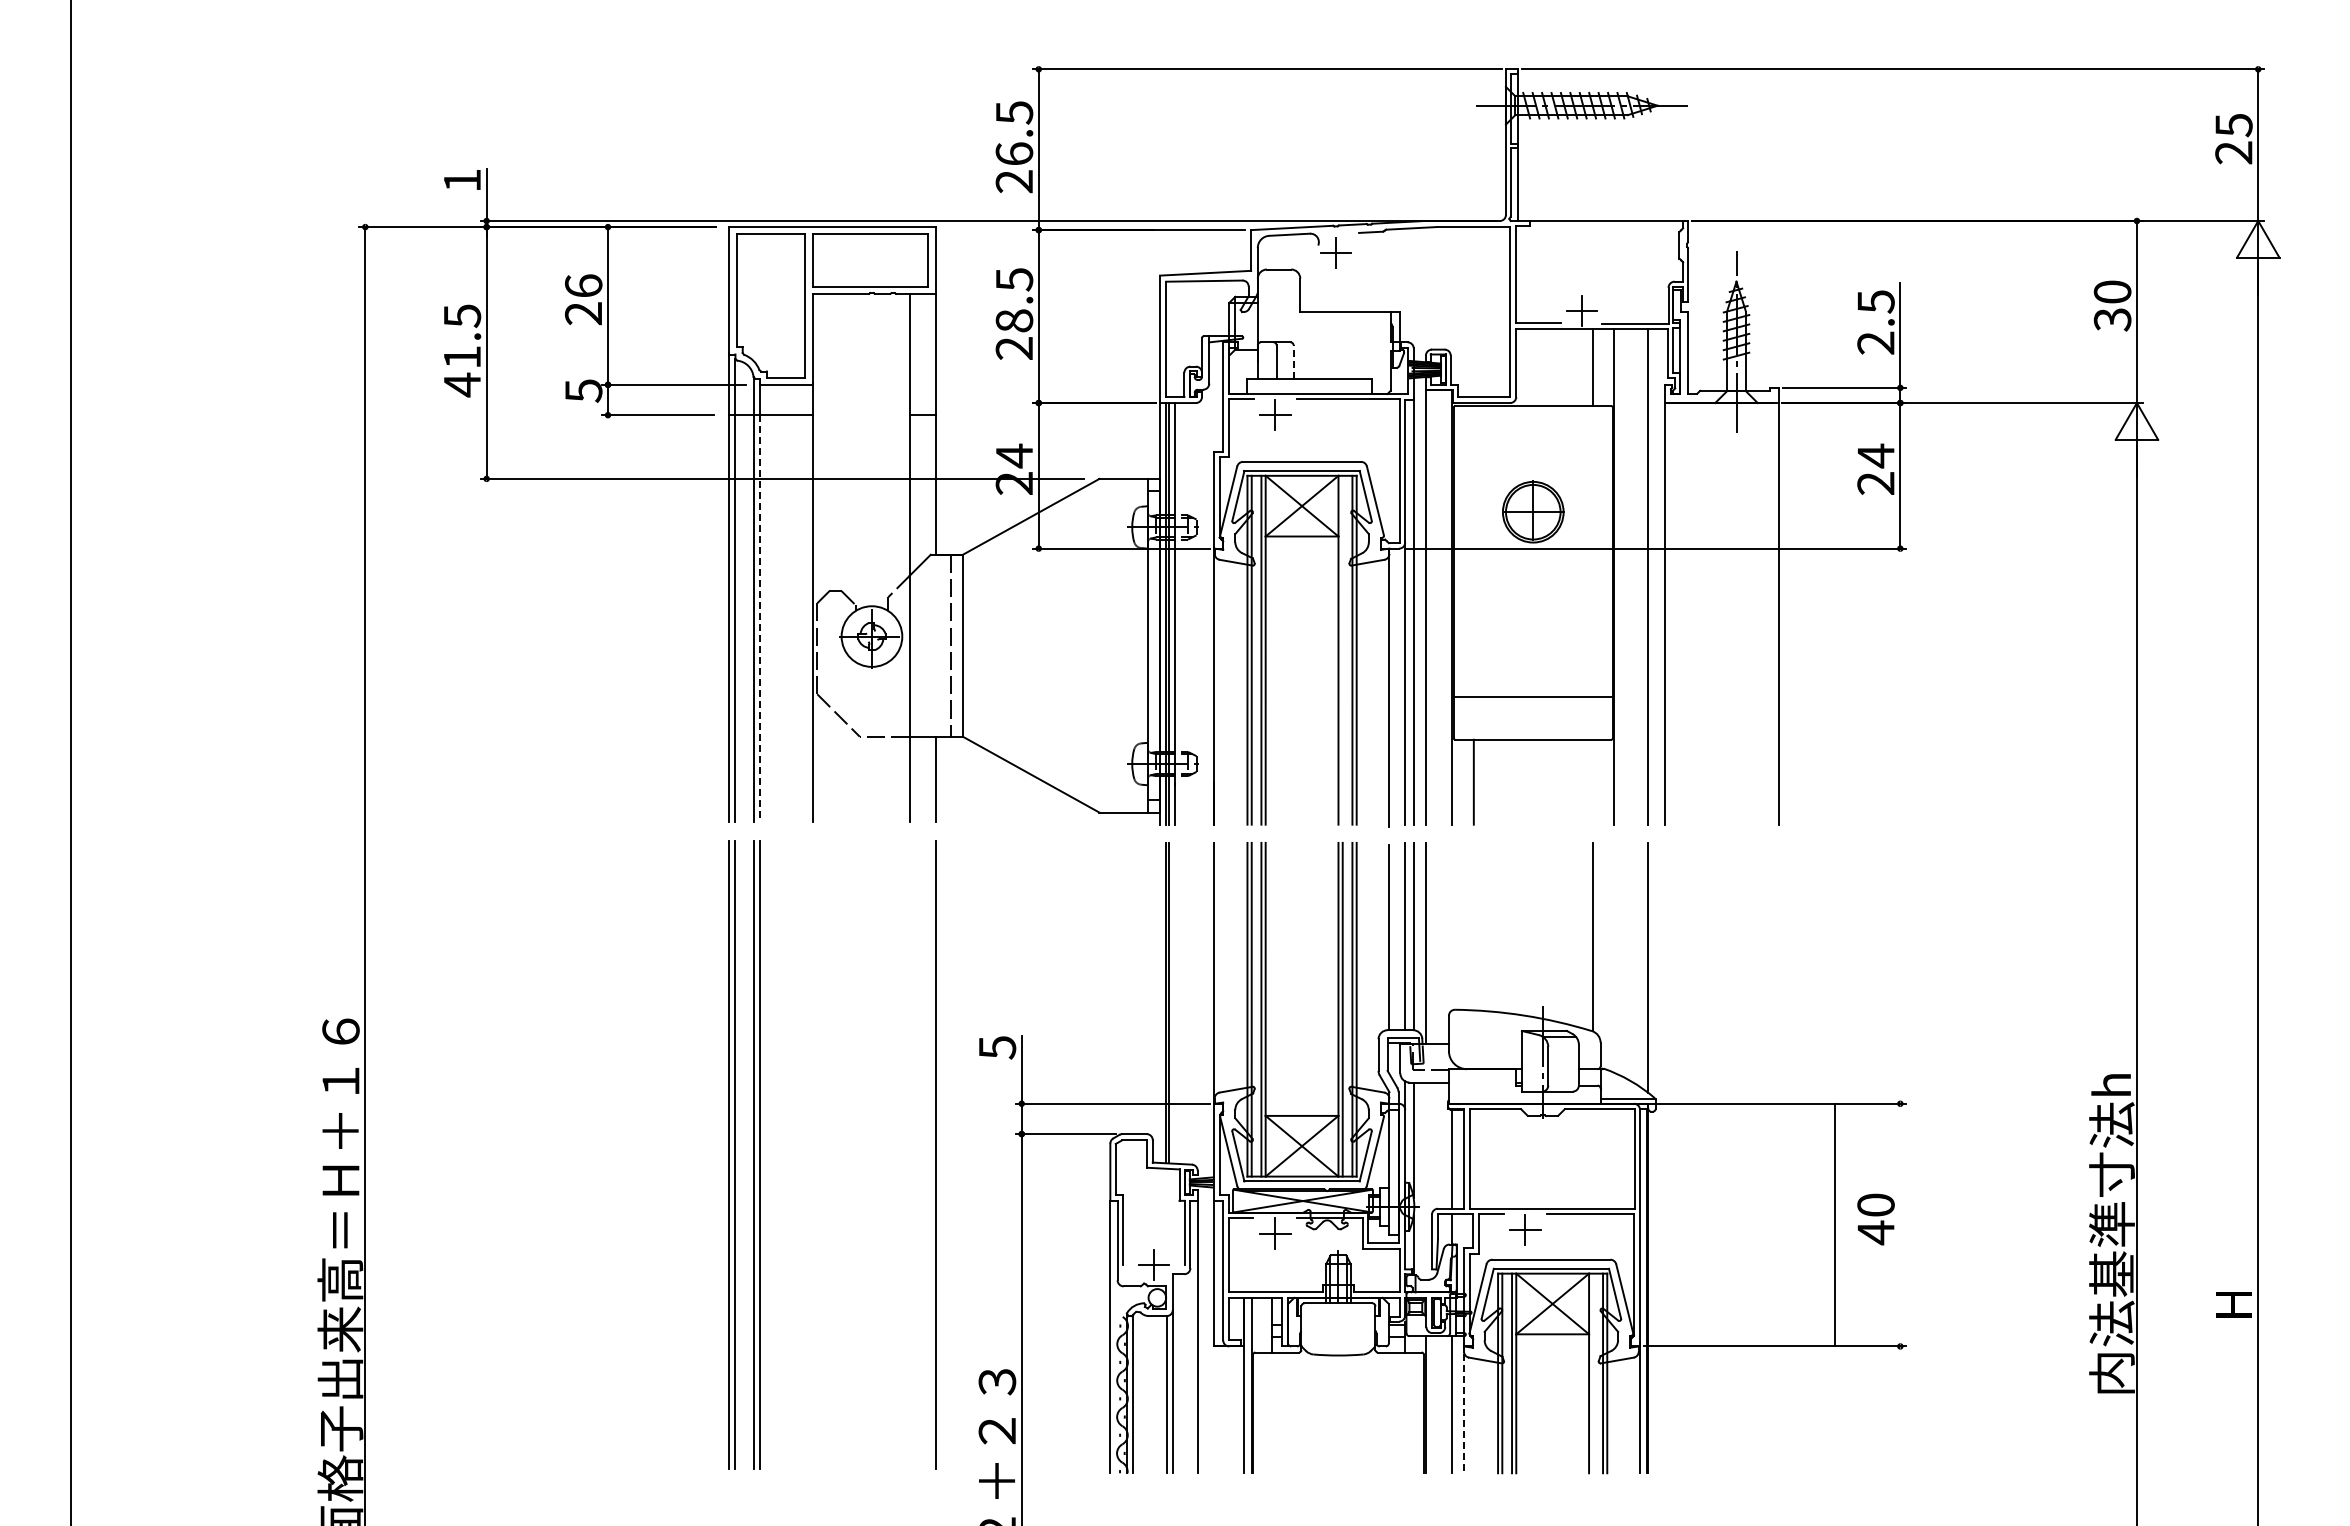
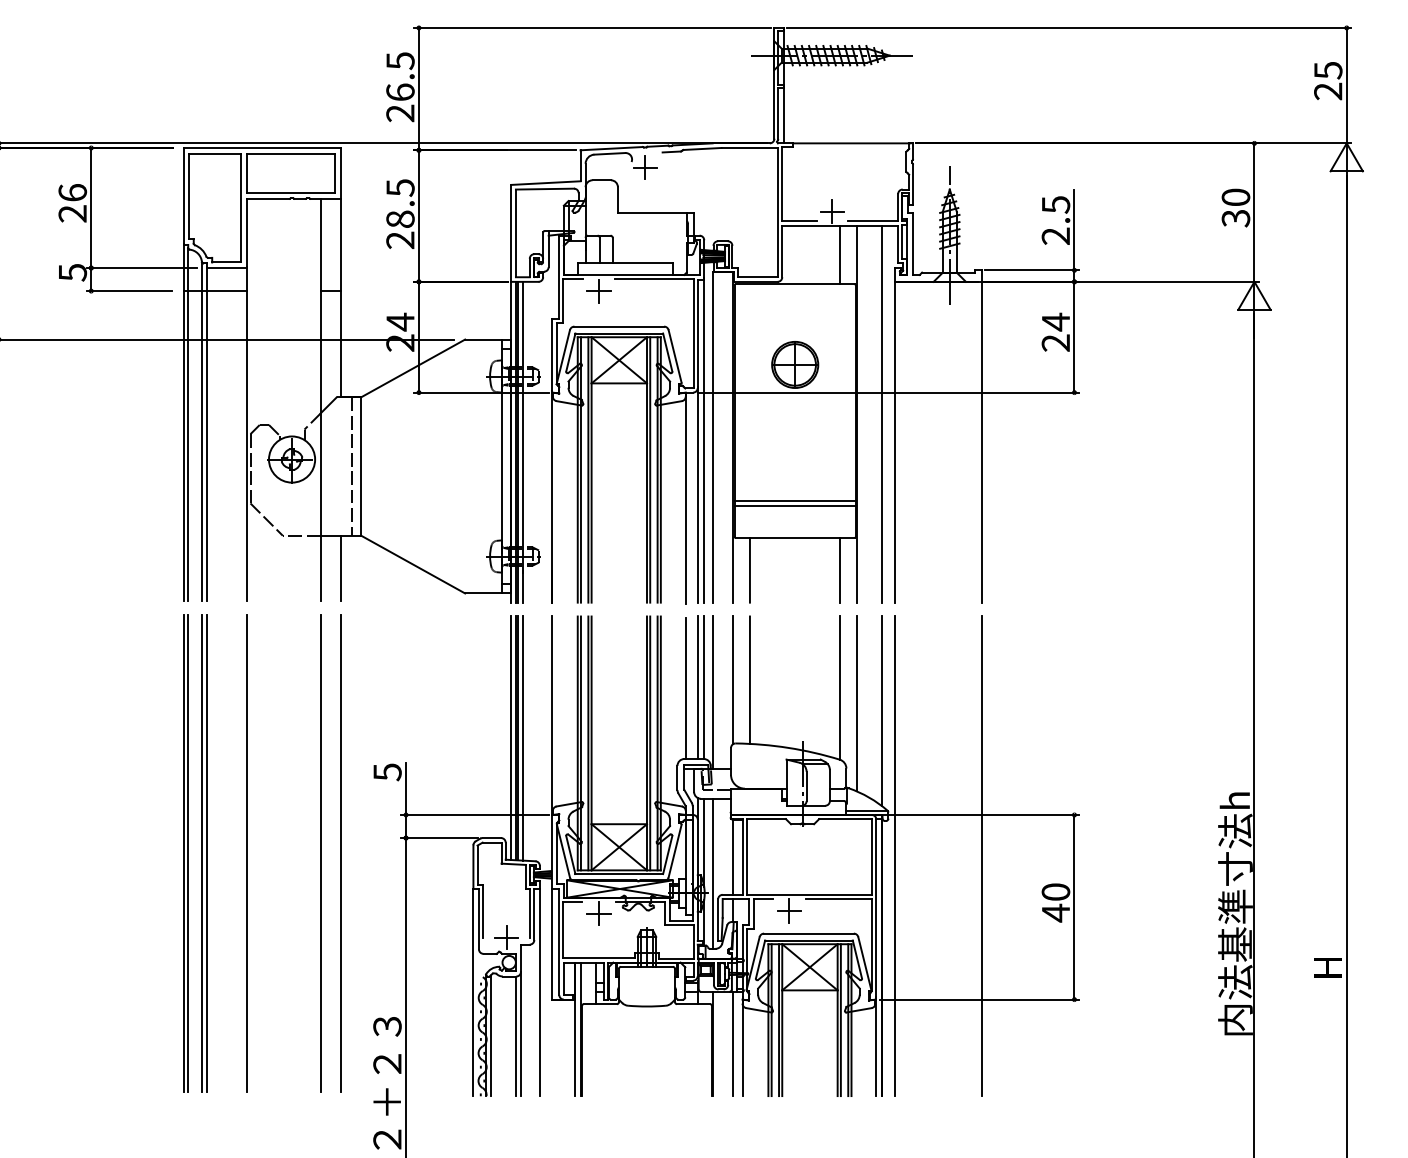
line: (1293, 362) -> (612, 251), dashed -> solid
line: (759, 618) -> (206, 445), dashed -> solid
line: (1342, 649) -> (650, 469), added
line: (1533, 691) -> (795, 501), added
line: (1592, 781) -> (840, 569), added
line: (1451, 926) -> (732, 680), added
line: (1473, 926) -> (749, 680), added
line: (1613, 957) -> (856, 703), added
line: (1160, 1002) -> (511, 737), added
line: (1175, 1002) -> (522, 737), added
line: (812, 1154) -> (246, 853), added
line: (909, 1154) -> (320, 853), added
line: (1664, 1157) -> (895, 855), added
line: (1779, 1157) -> (982, 855), added
line: (1425, 1180) -> (713, 873), added
line: (1835, 1224) -> (1074, 906), moved
line: (1593, 1373) -> (841, 1020), added
line: (1464, 1408) -> (742, 1046), dashed -> solid

